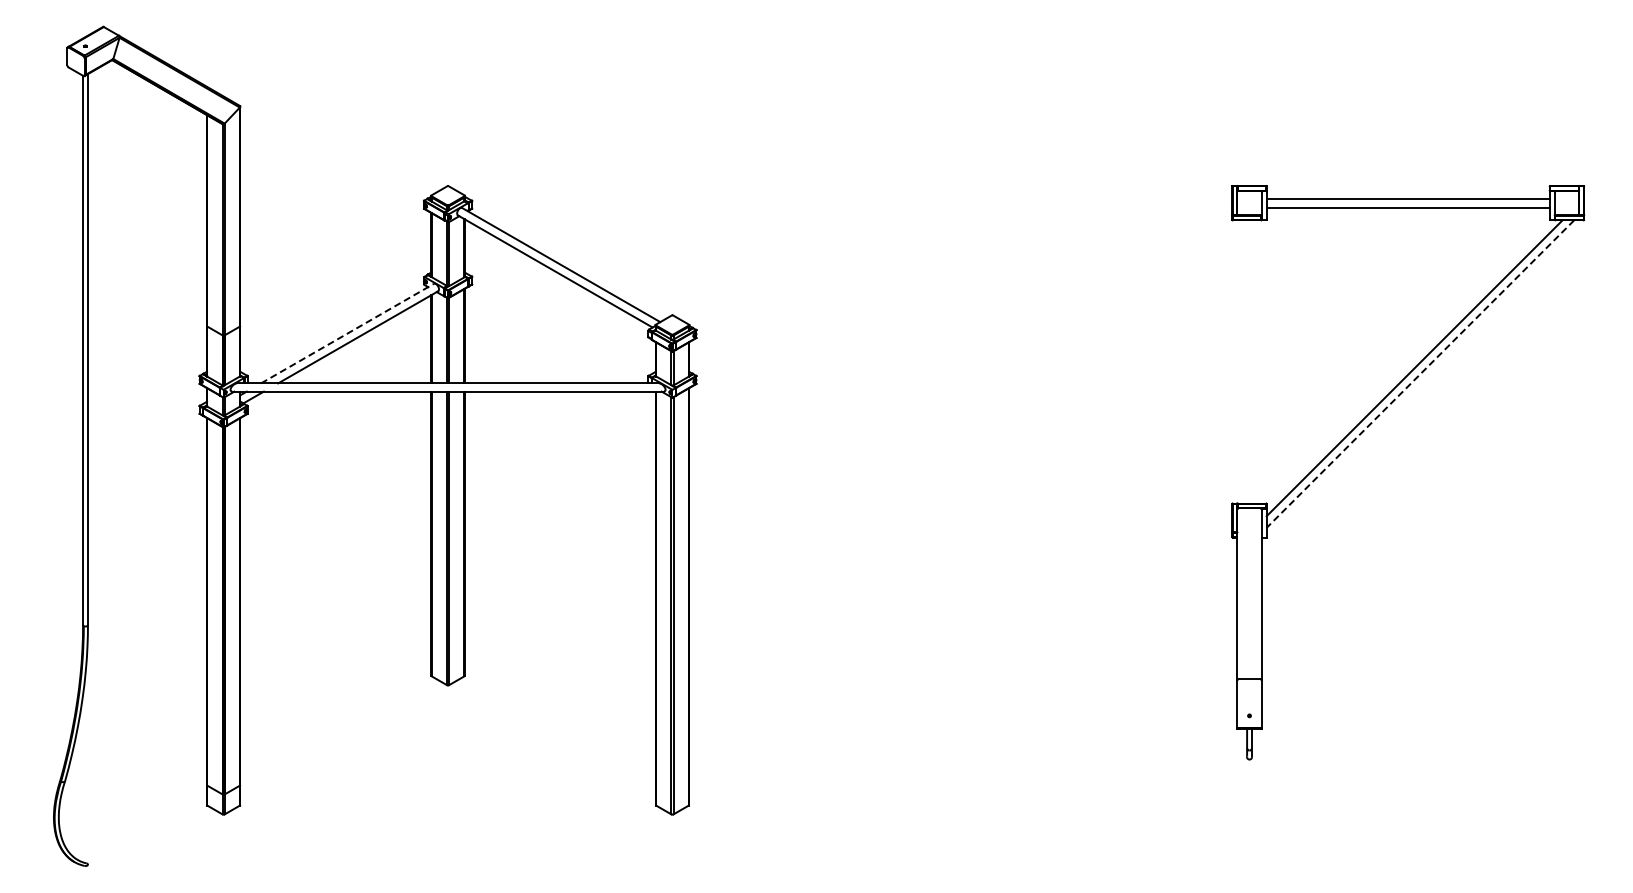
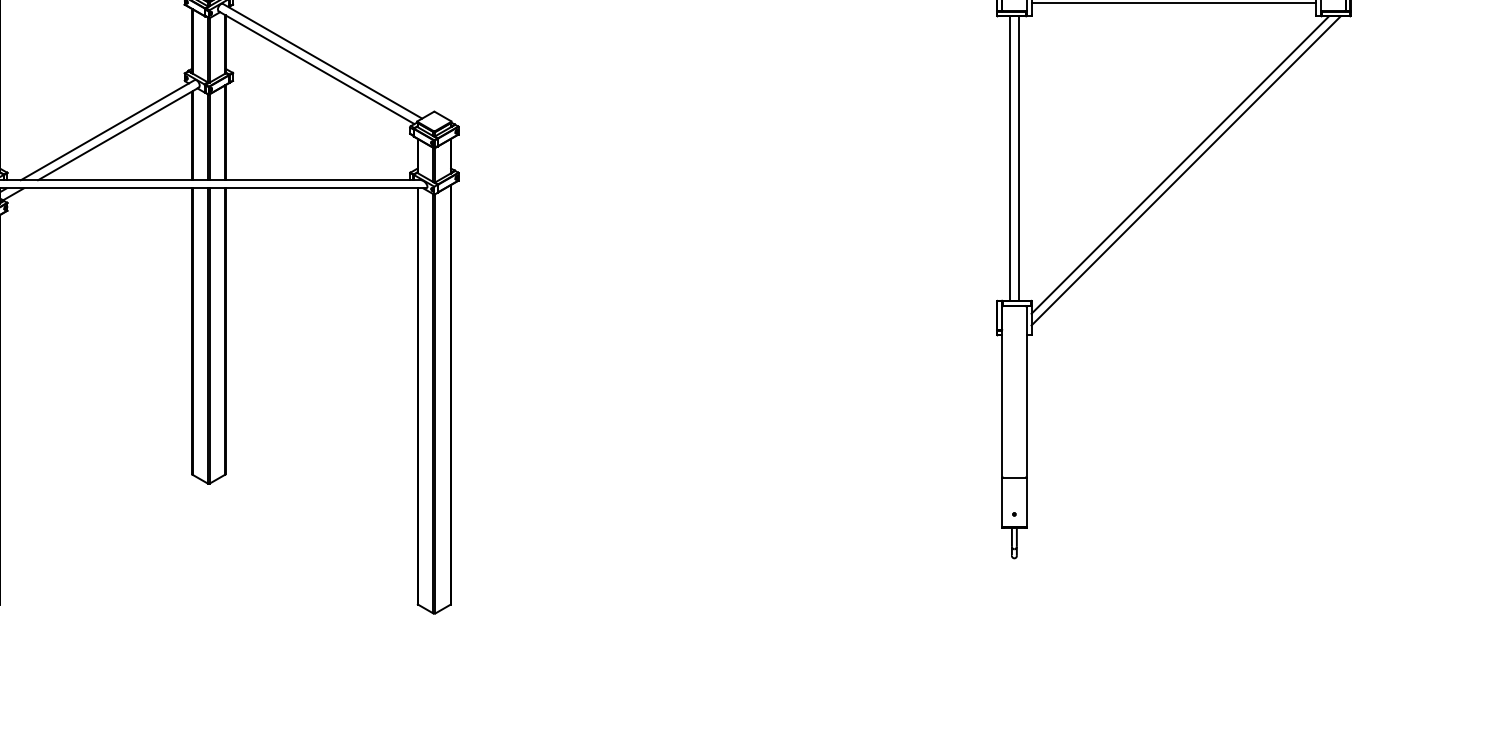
line: (347, 333) -> (107, 130), dashed -> solid
line: (1245, 361) -> (1010, 158), added
line: (1253, 361) -> (1018, 158), added
line: (1420, 374) -> (1186, 171), dashed -> solid

